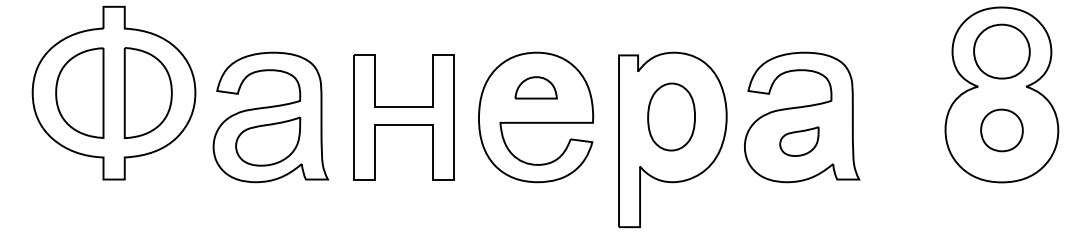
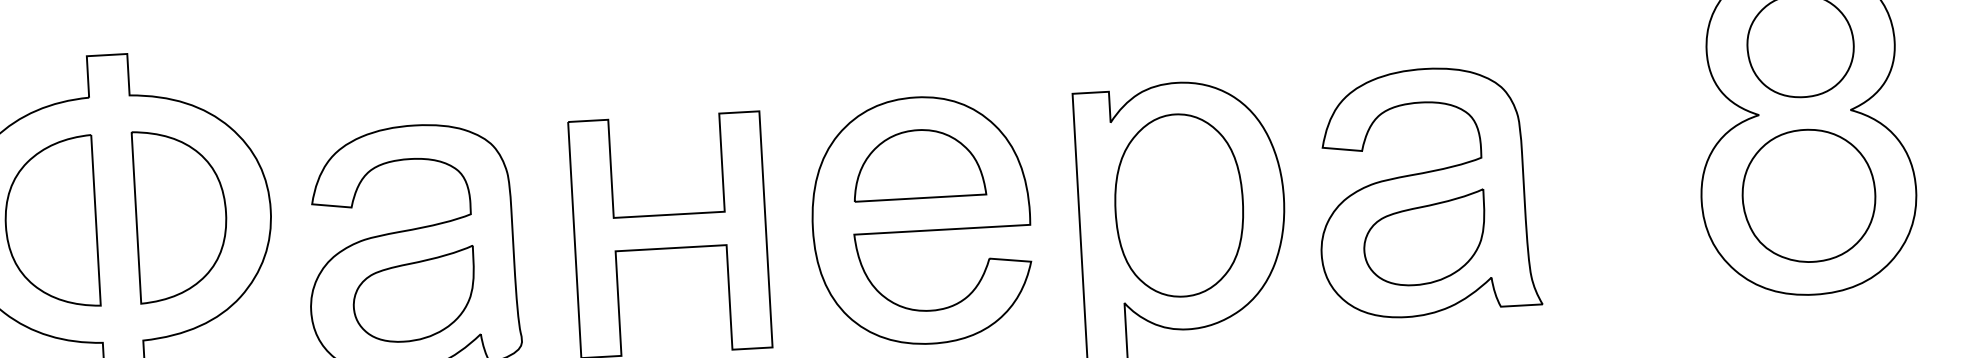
part: (535, 87) -> (917, 163), size x1.67
part: (671, 116) -> (1178, 204), size x1.43
part: (1001, 130) -> (1808, 195), size x1.67
part: (799, 141) -> (1425, 238), size x1.67

